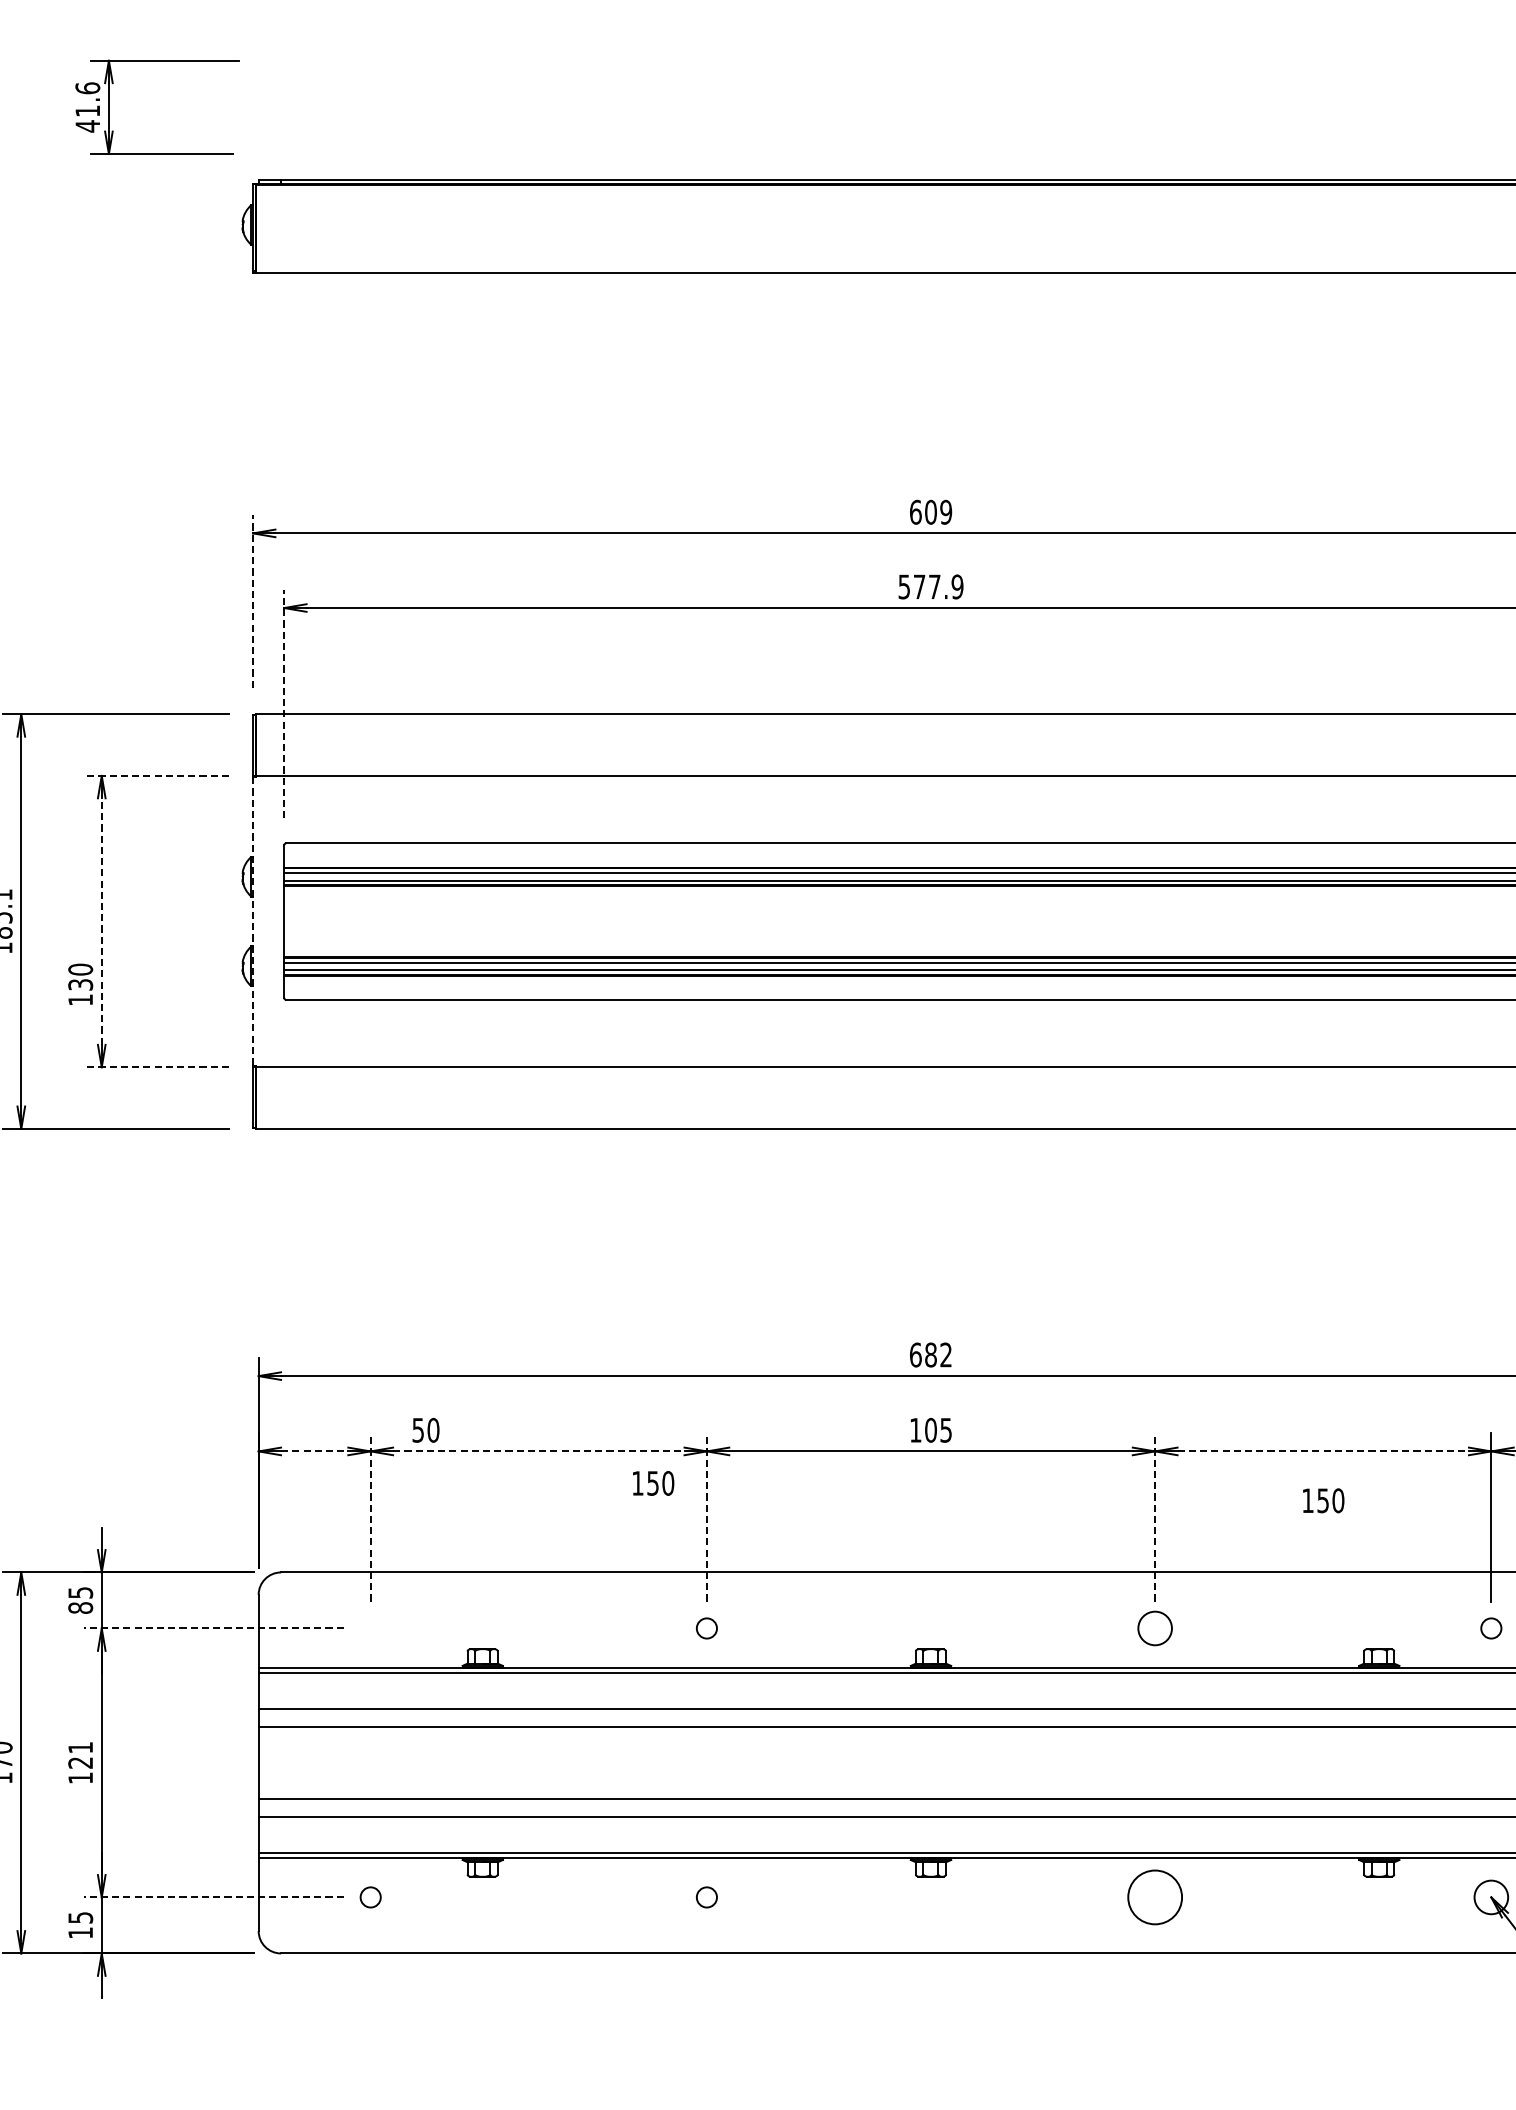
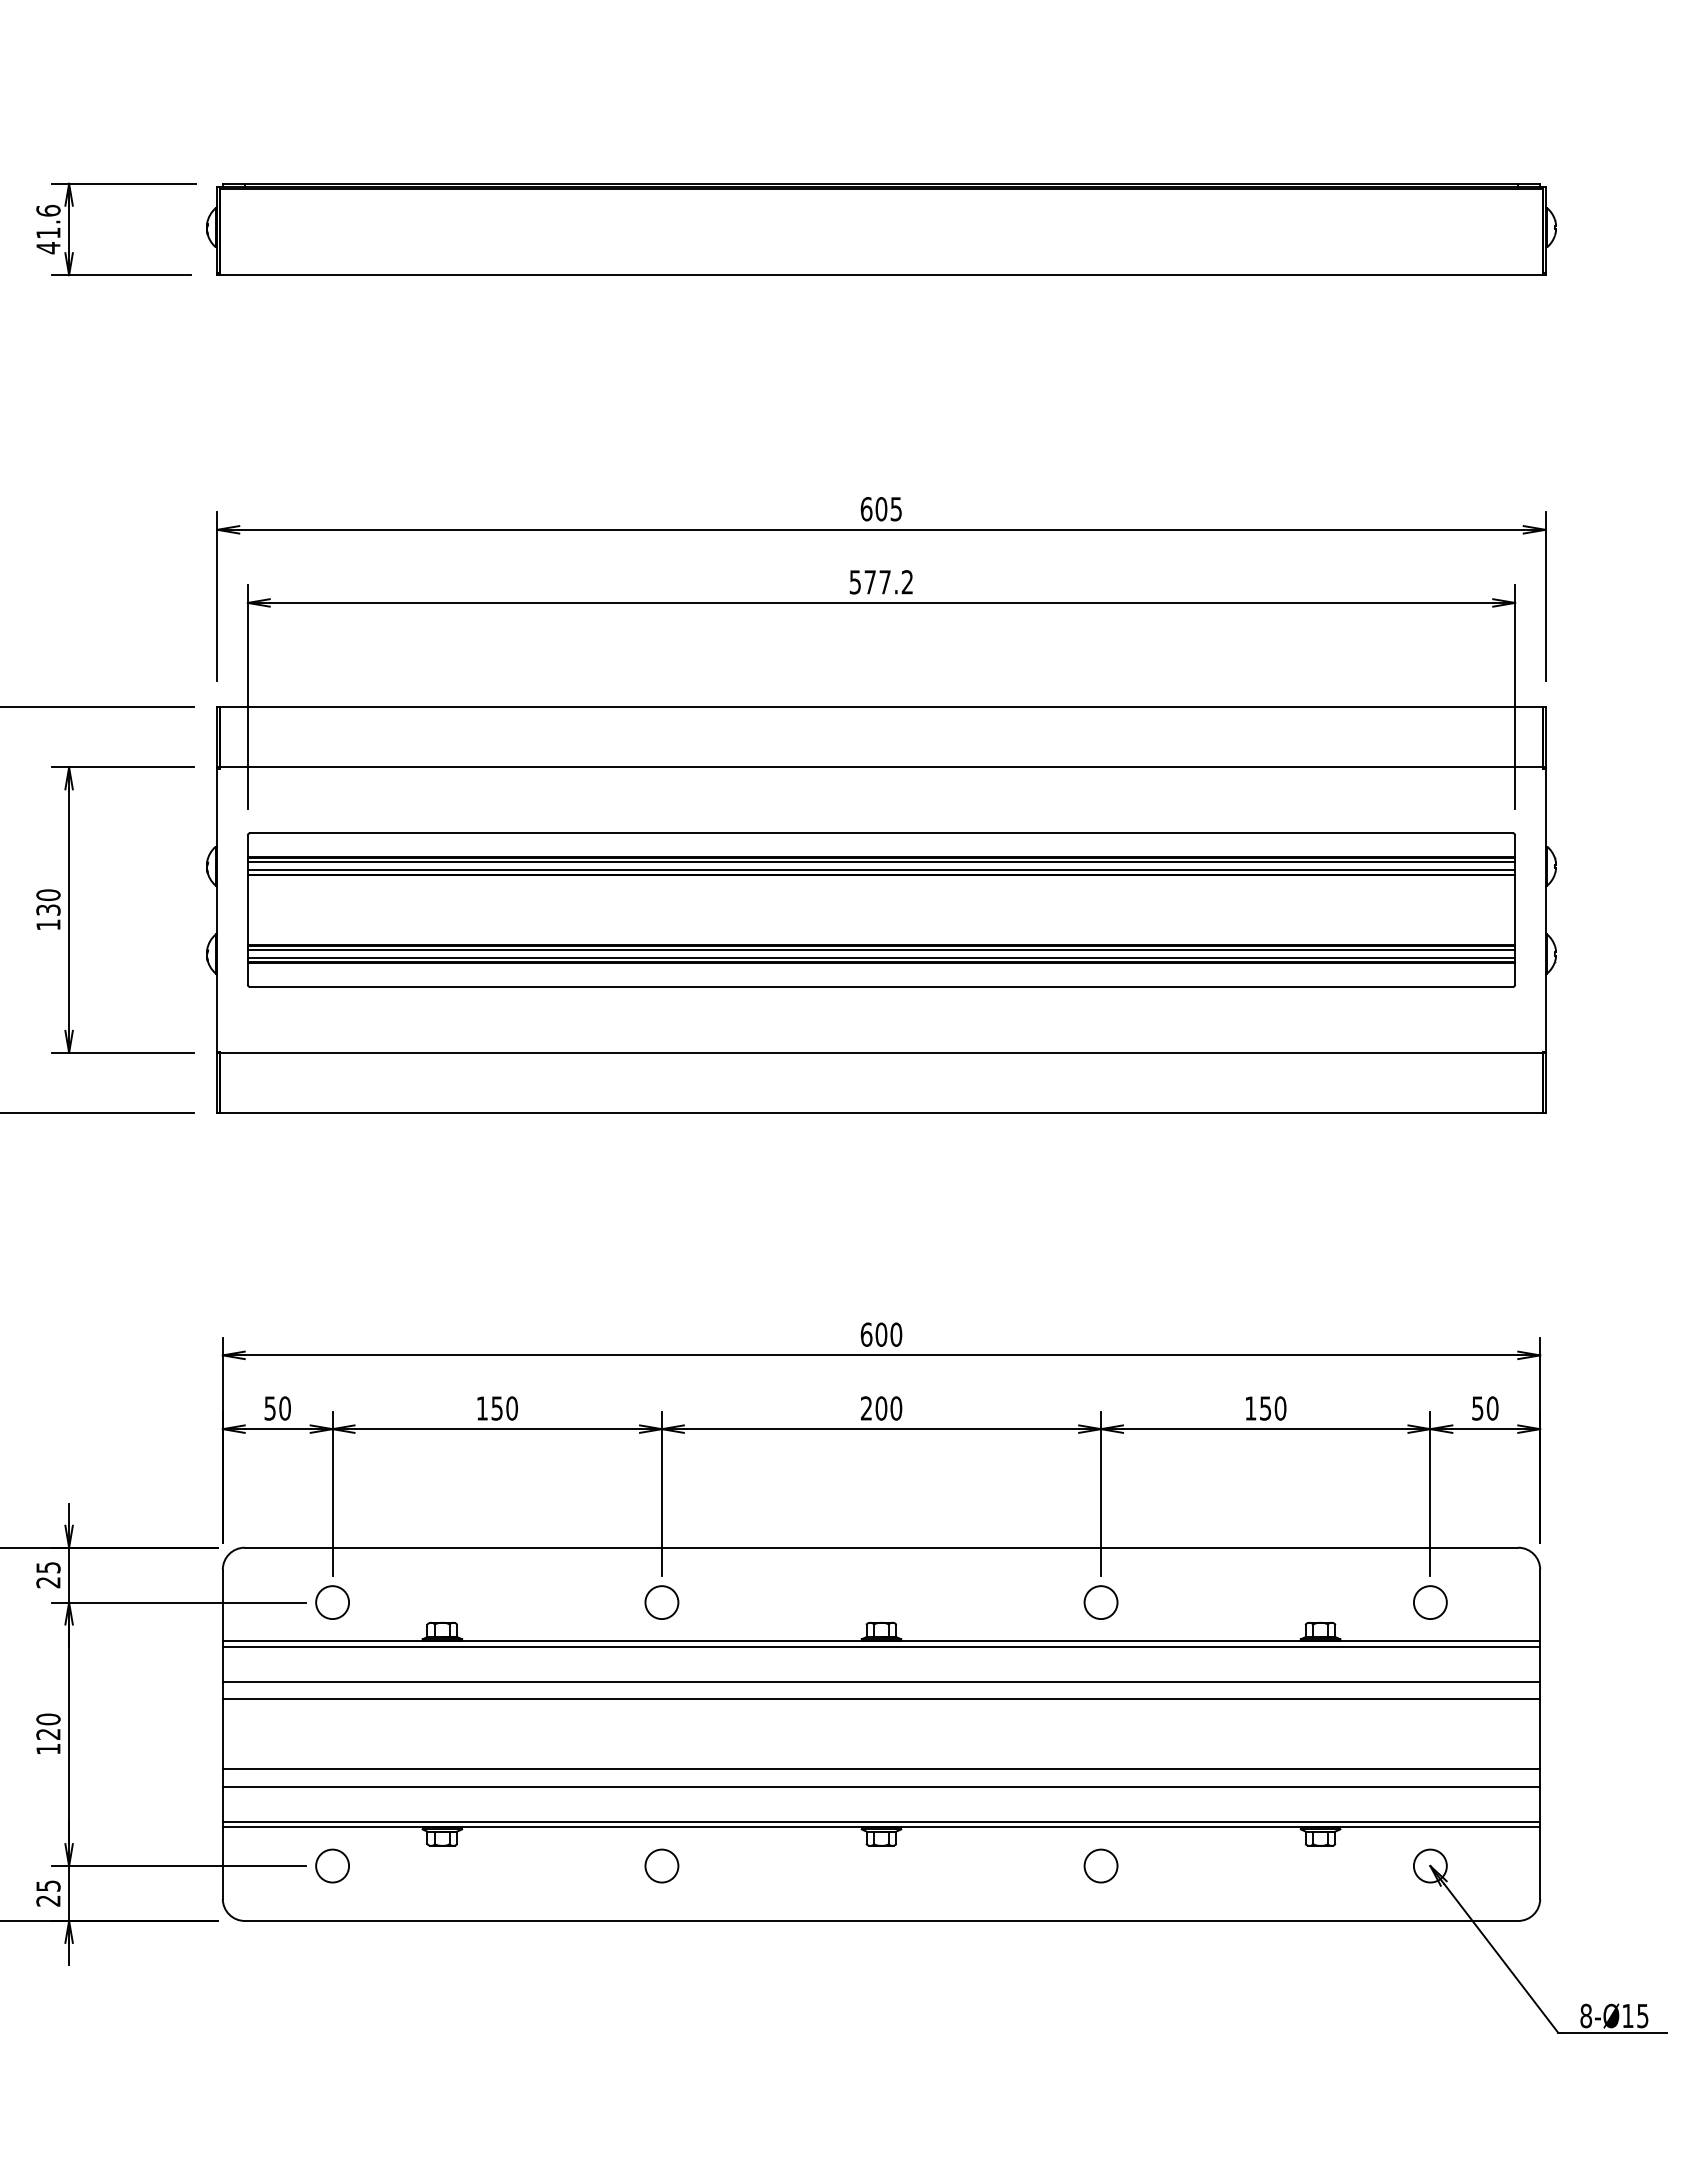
part: (157, 61) -> (116, 184), moved
text: (946, 511) -> (896, 508), 609 -> 605
text: (957, 587) -> (907, 582), 577.9 -> 577.2
line: (253, 601) -> (217, 596), dashed -> solid
line: (283, 704) -> (247, 697), dashed -> solid
line: (156, 776) -> (122, 767), dashed -> solid
line: (102, 921) -> (69, 910), dashed -> solid
line: (253, 921) -> (217, 910), dashed -> solid
text: (80, 984) -> (48, 909), moved
line: (156, 1066) -> (122, 1052), dashed -> solid
text: (938, 1354) -> (888, 1334), 682 -> 600
text: (425, 1430) -> (277, 1408), moved
text: (931, 1430) -> (881, 1408), 105 -> 200
line: (314, 1451) -> (277, 1429), dashed -> solid
line: (539, 1451) -> (497, 1429), dashed -> solid
line: (1323, 1451) -> (1265, 1429), dashed -> solid
text: (653, 1483) -> (497, 1408), moved
text: (1324, 1500) -> (1266, 1408), moved
line: (370, 1517) -> (332, 1493), dashed -> solid
line: (706, 1517) -> (661, 1493), dashed -> solid
line: (1155, 1517) -> (1101, 1493), dashed -> solid
text: (80, 1607) -> (48, 1582), 85 -> 25
line: (213, 1628) -> (178, 1602), dashed -> solid
circle: (370, 1628) -> (332, 1602), added
circle: (706, 1628) -> (661, 1602), size x1.67
circle: (1490, 1628) -> (1429, 1602), size x1.67
text: (80, 1747) -> (48, 1719), 121 -> 120
circle: (370, 1896) -> (332, 1865), size x1.67
circle: (706, 1896) -> (661, 1865), size x1.67
circle: (1154, 1896) -> (1100, 1865), size x0.62
line: (213, 1897) -> (178, 1866), dashed -> solid
text: (80, 1932) -> (48, 1900), 15 -> 25

